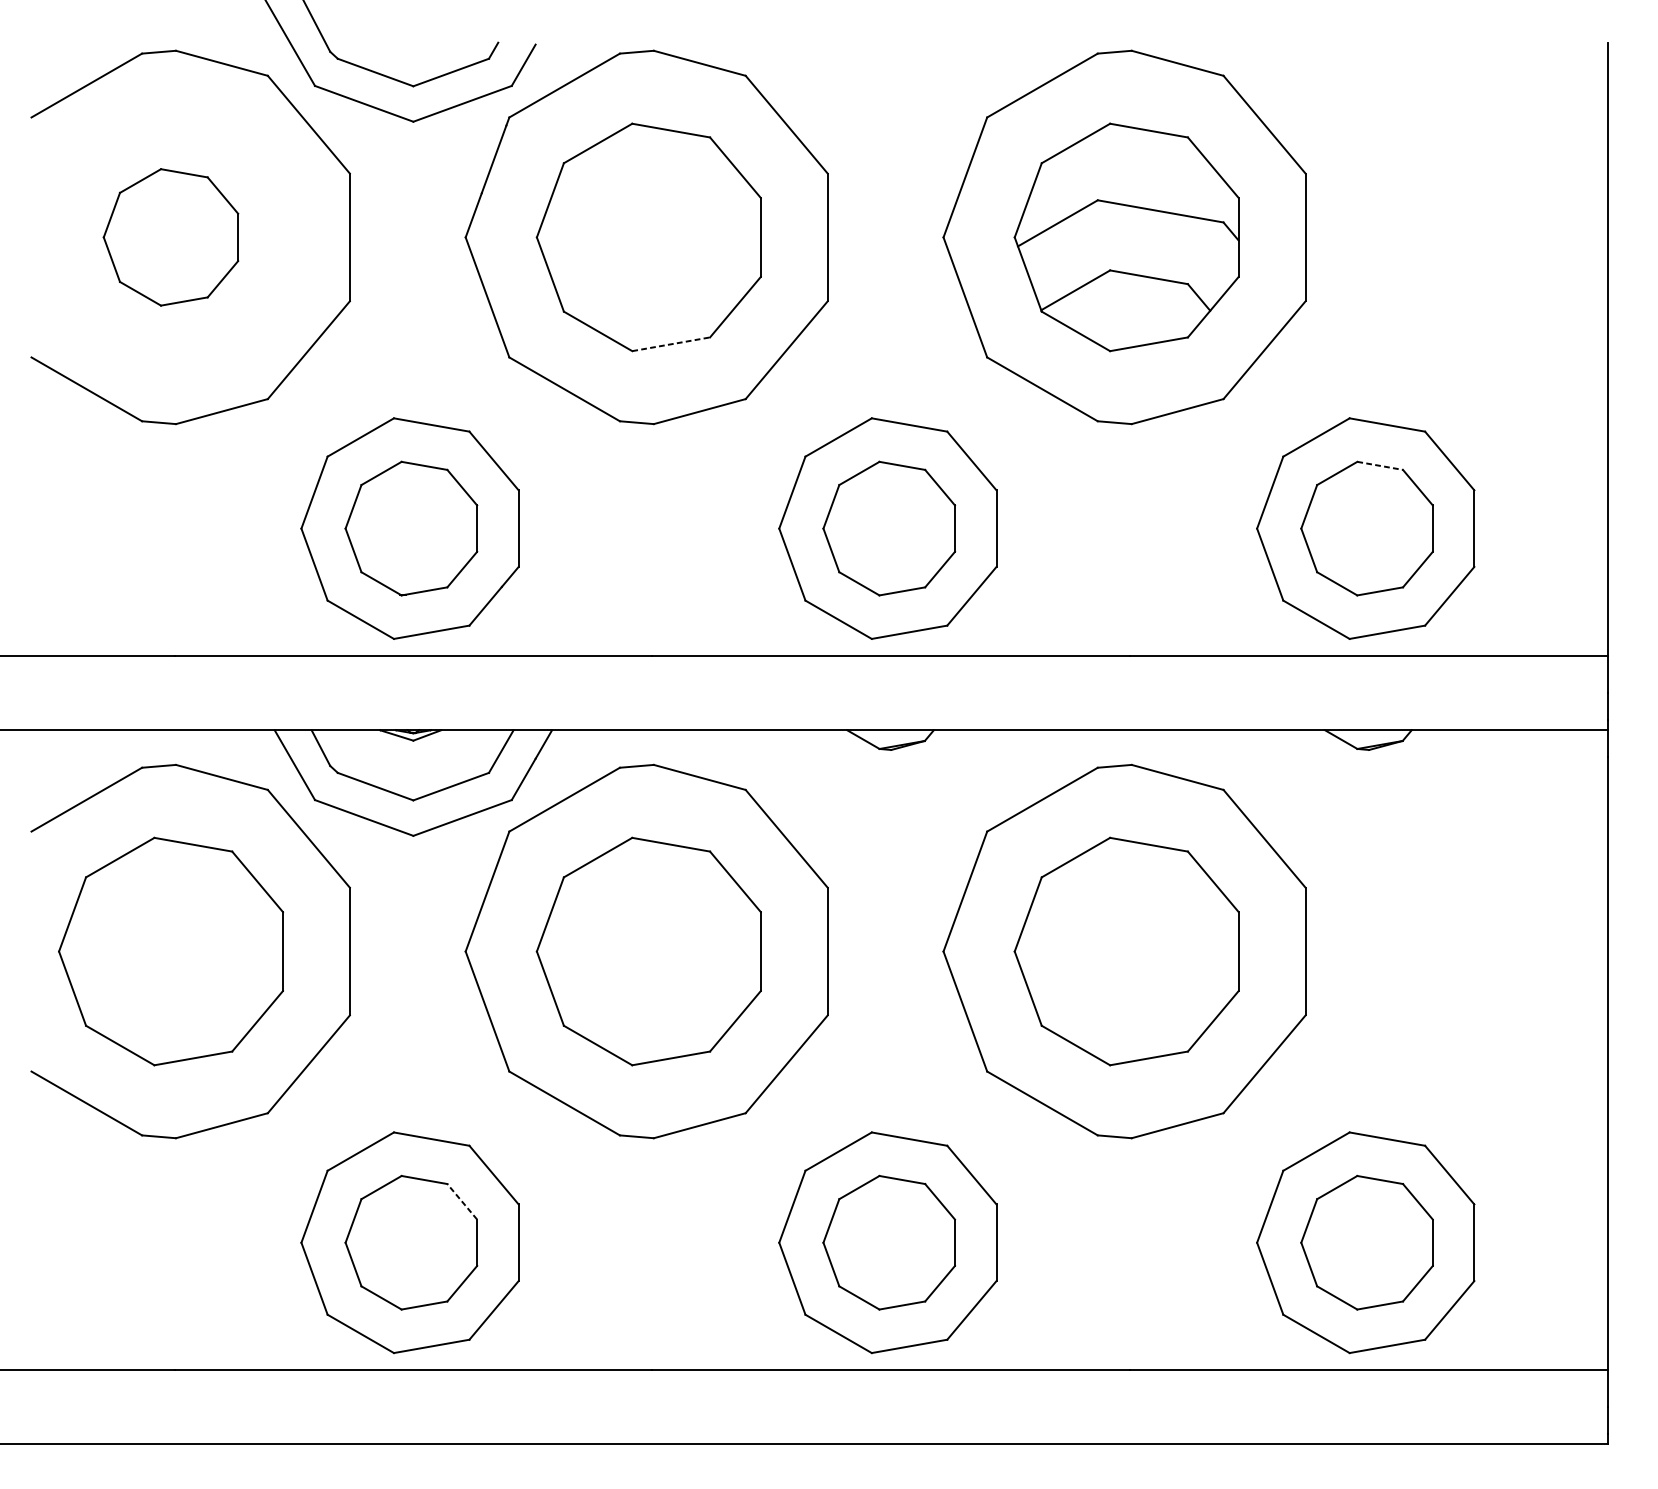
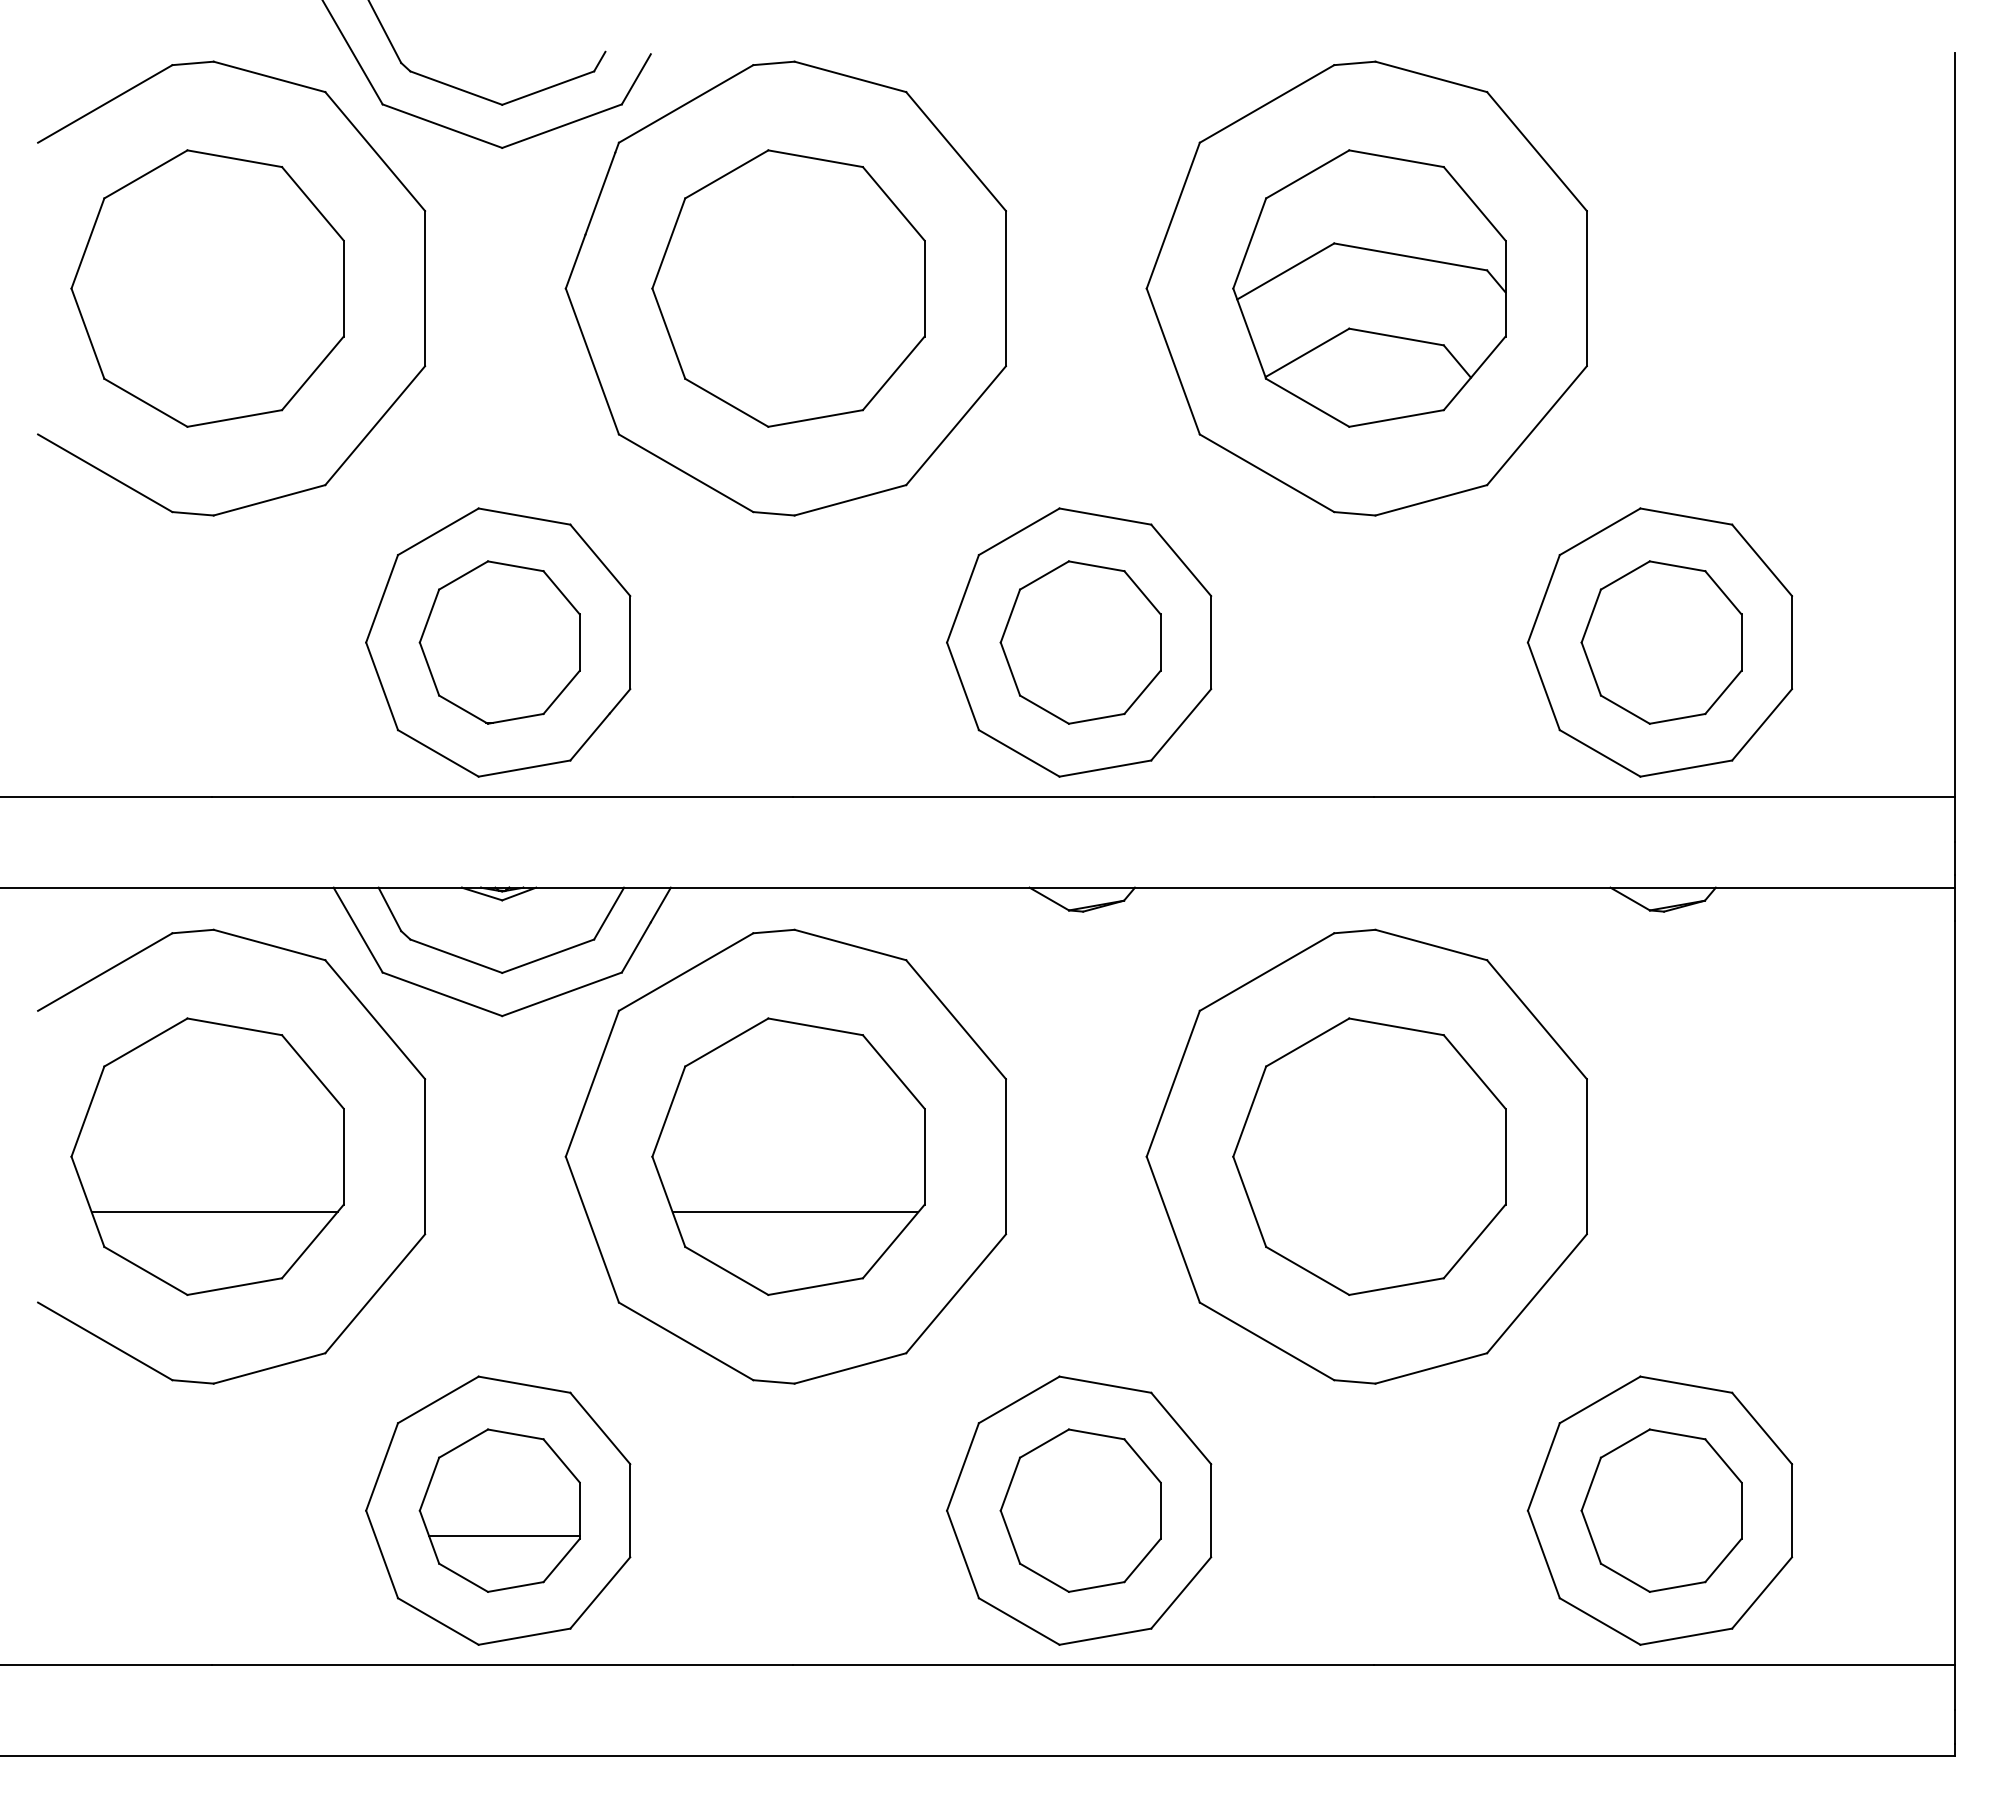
part: (170, 237) -> (207, 288), size x1.67
line: (671, 344) -> (815, 418), dashed -> solid
line: (1380, 466) -> (1678, 566), dashed -> solid
line: (176, 997) -> (214, 1212), added
line: (654, 997) -> (795, 1212), added
line: (462, 1201) -> (561, 1460), dashed -> solid
line: (415, 1263) -> (504, 1536), added

